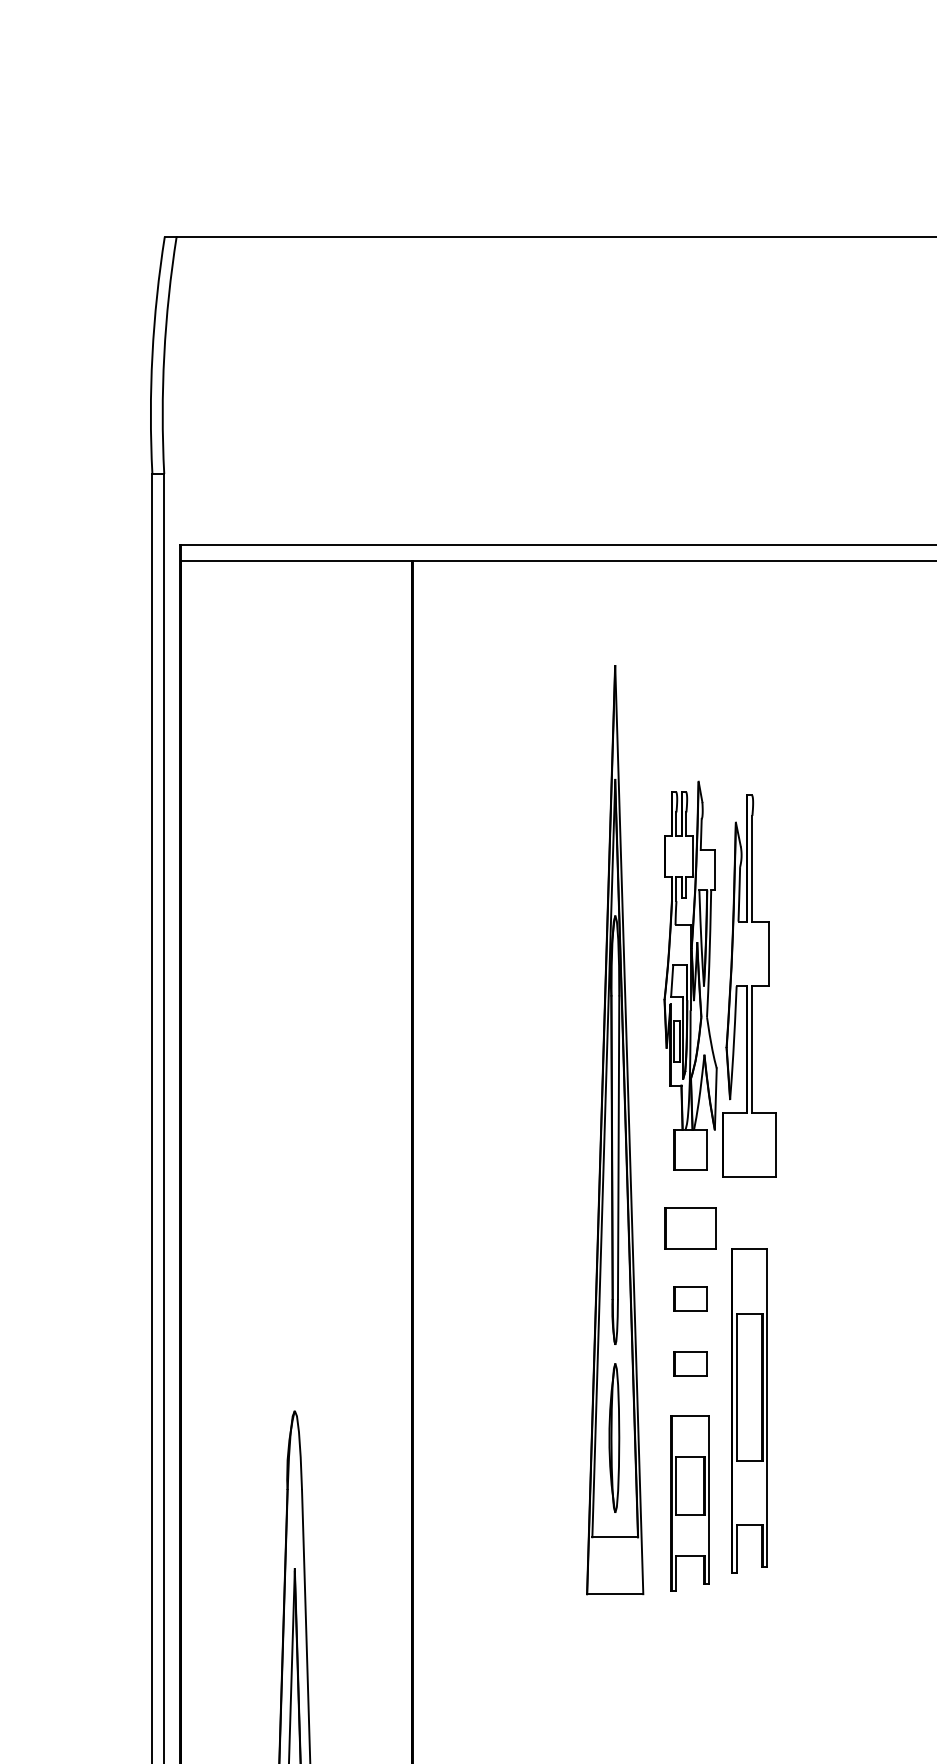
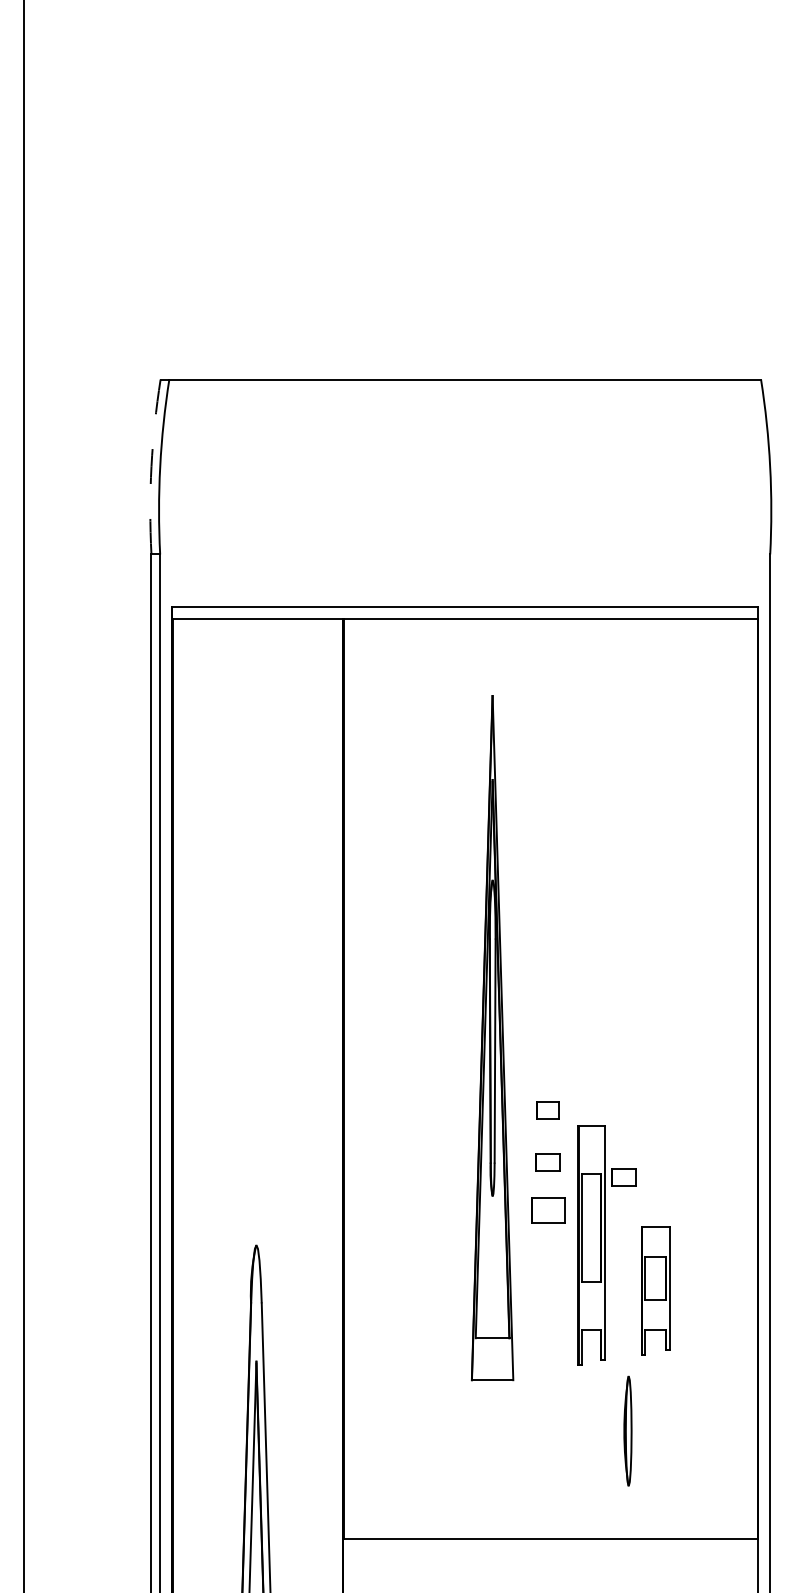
arc: (152, 354) -> (151, 466), solid -> dashed
part: (710, 978) -> (562, 926), removed
part: (691, 1228) -> (548, 1110), size x0.6
part: (792, 1319) -> (623, 1177), added
part: (689, 1362) -> (547, 1209), size x1.4
part: (613, 1437) -> (627, 1430), moved
part: (689, 1502) -> (655, 1290), moved

